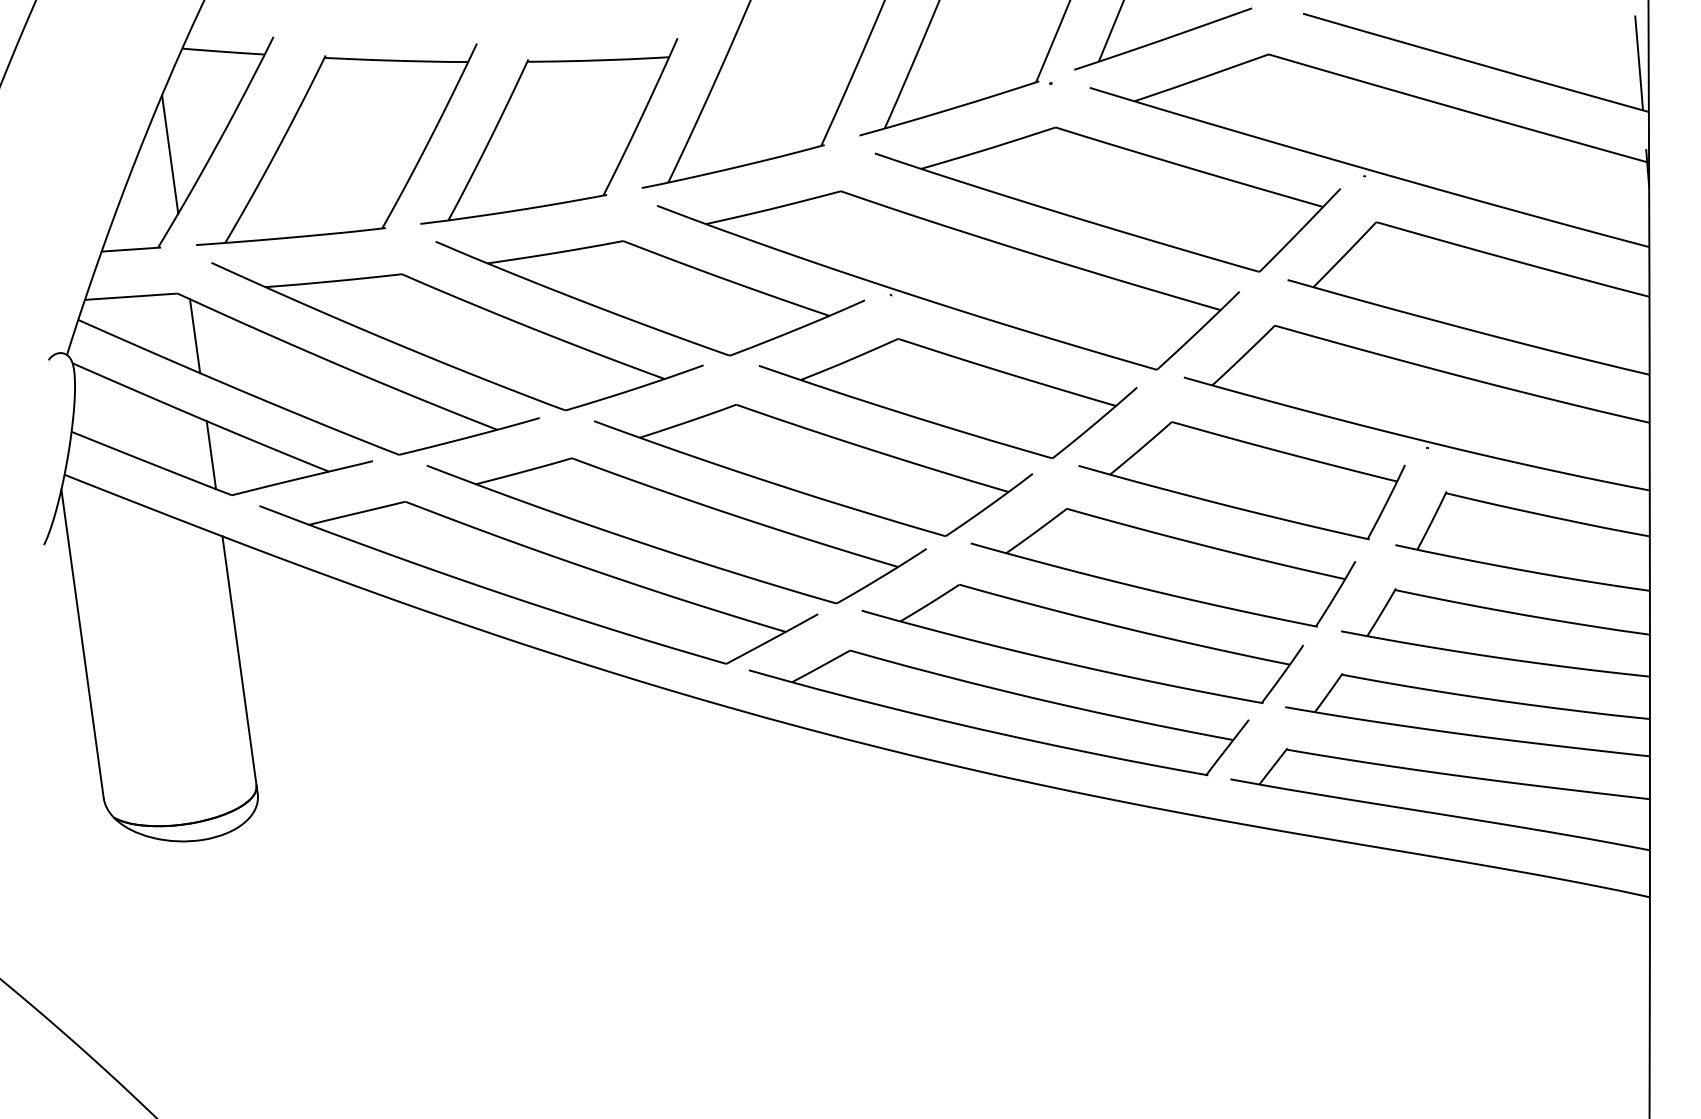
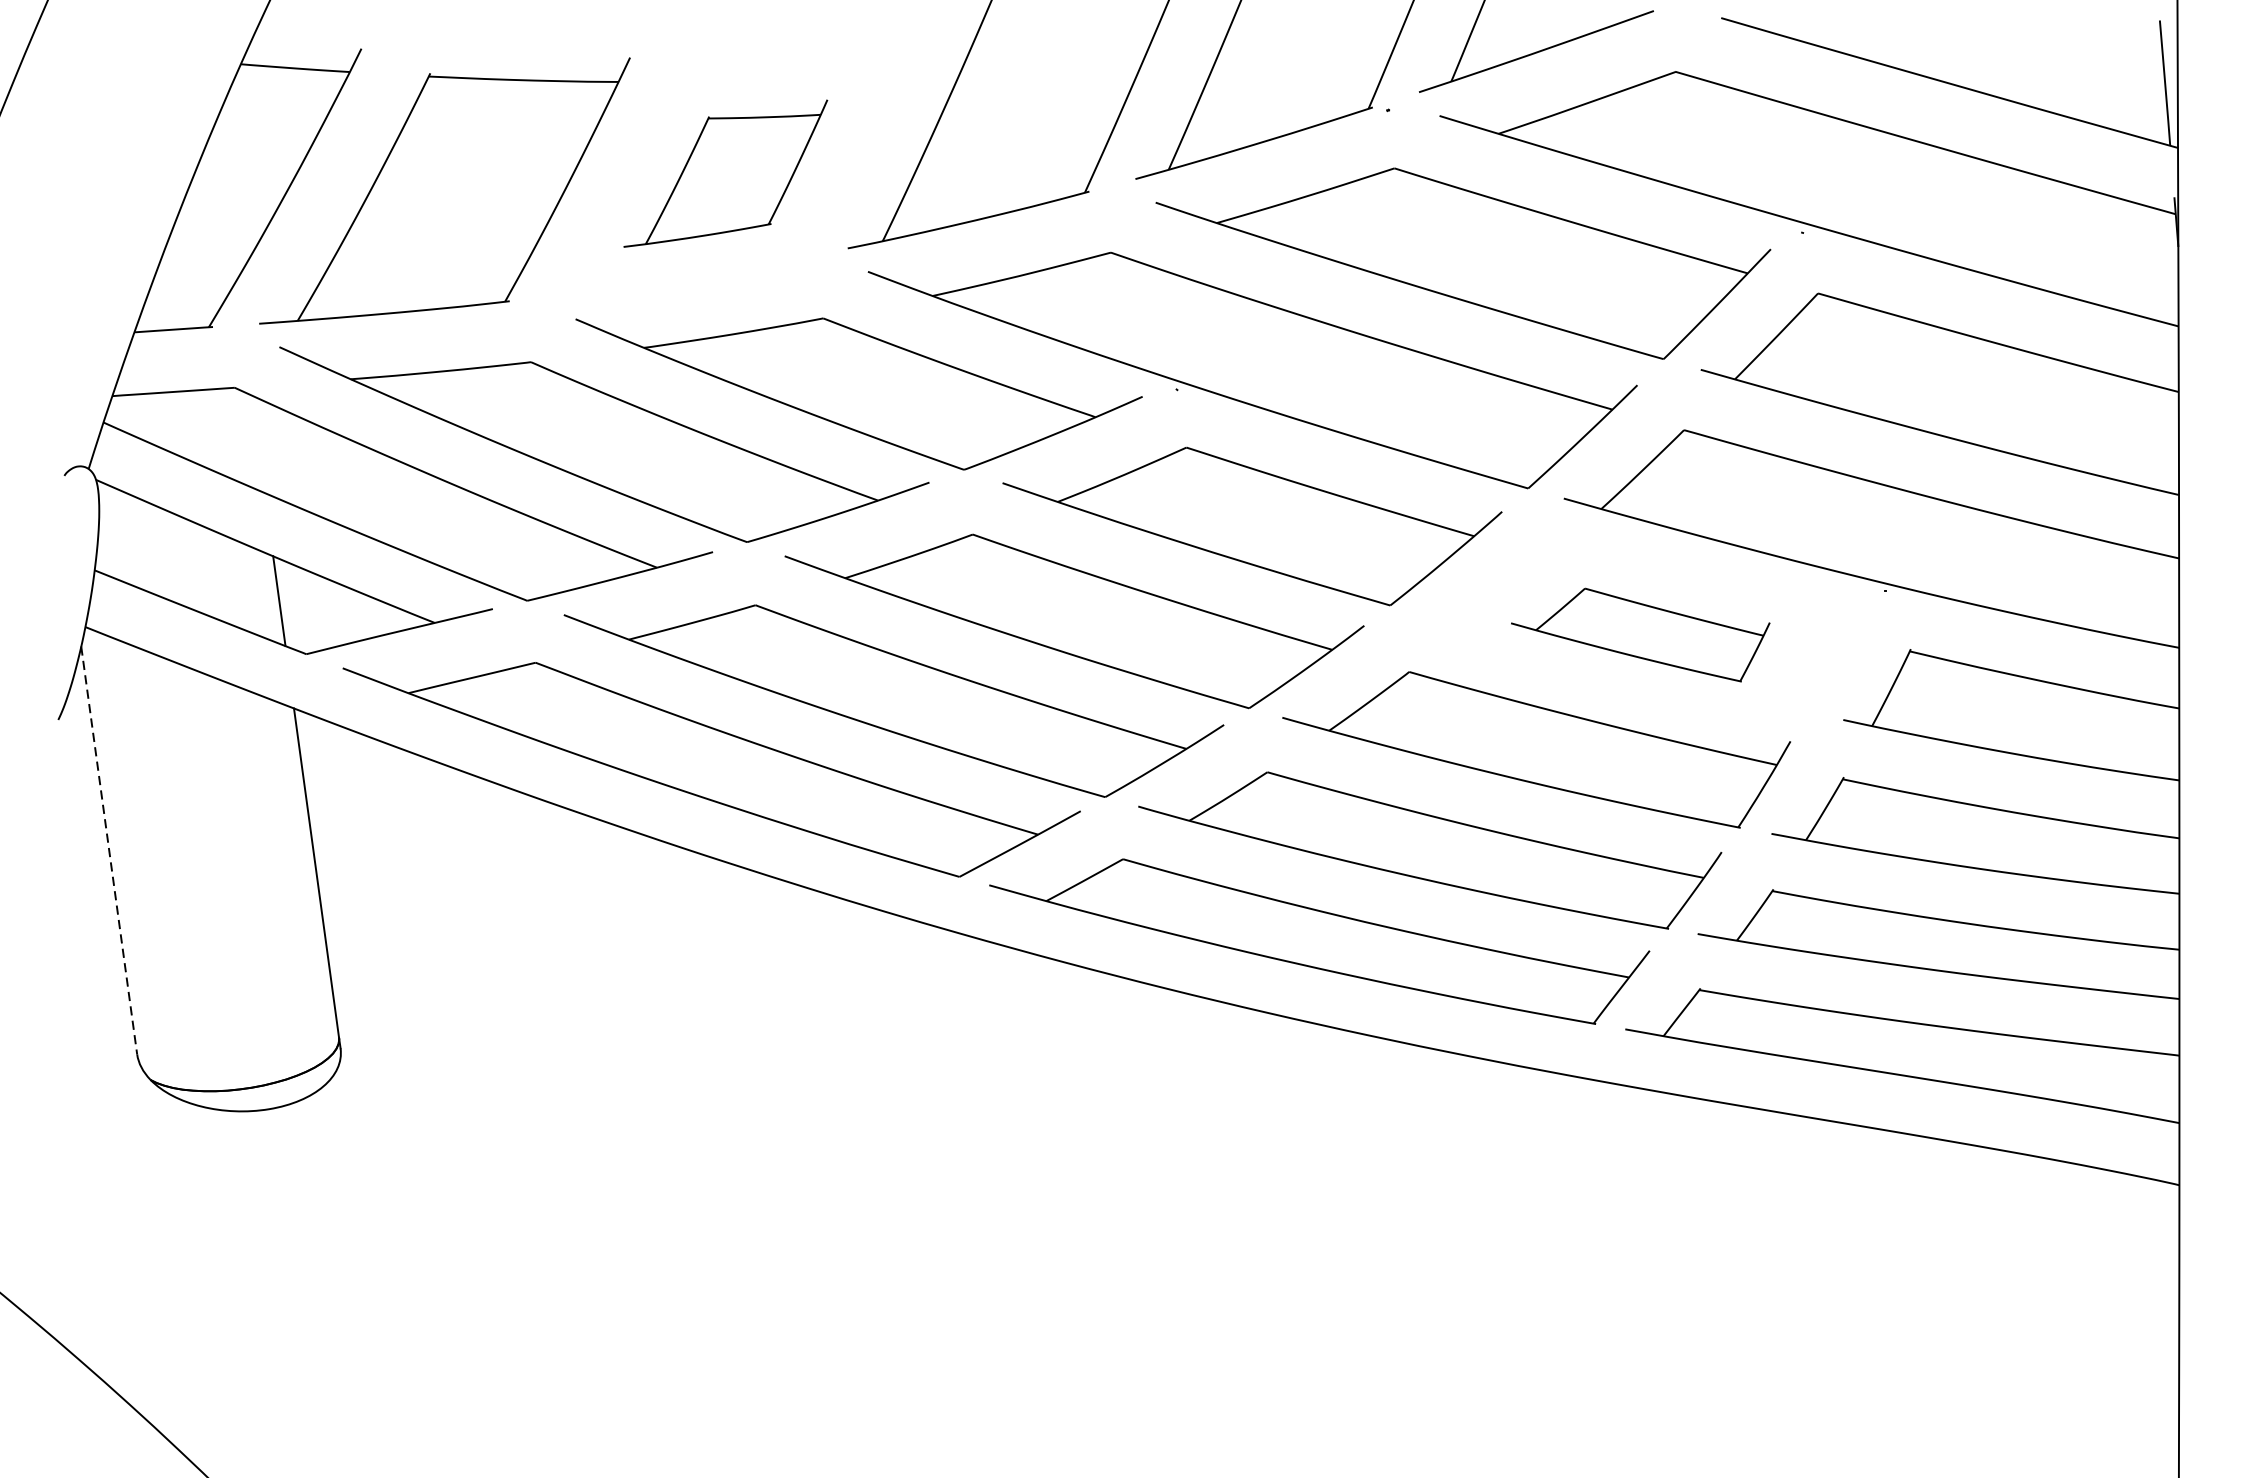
part: (549, 131) -> (725, 173), size x0.6
line: (170, 154) -> (225, 204), removed
line: (194, 336) -> (257, 444), removed
part: (1241, 480) -> (1639, 634), size x0.6
line: (82, 643) -> (109, 849), solid -> dashed

